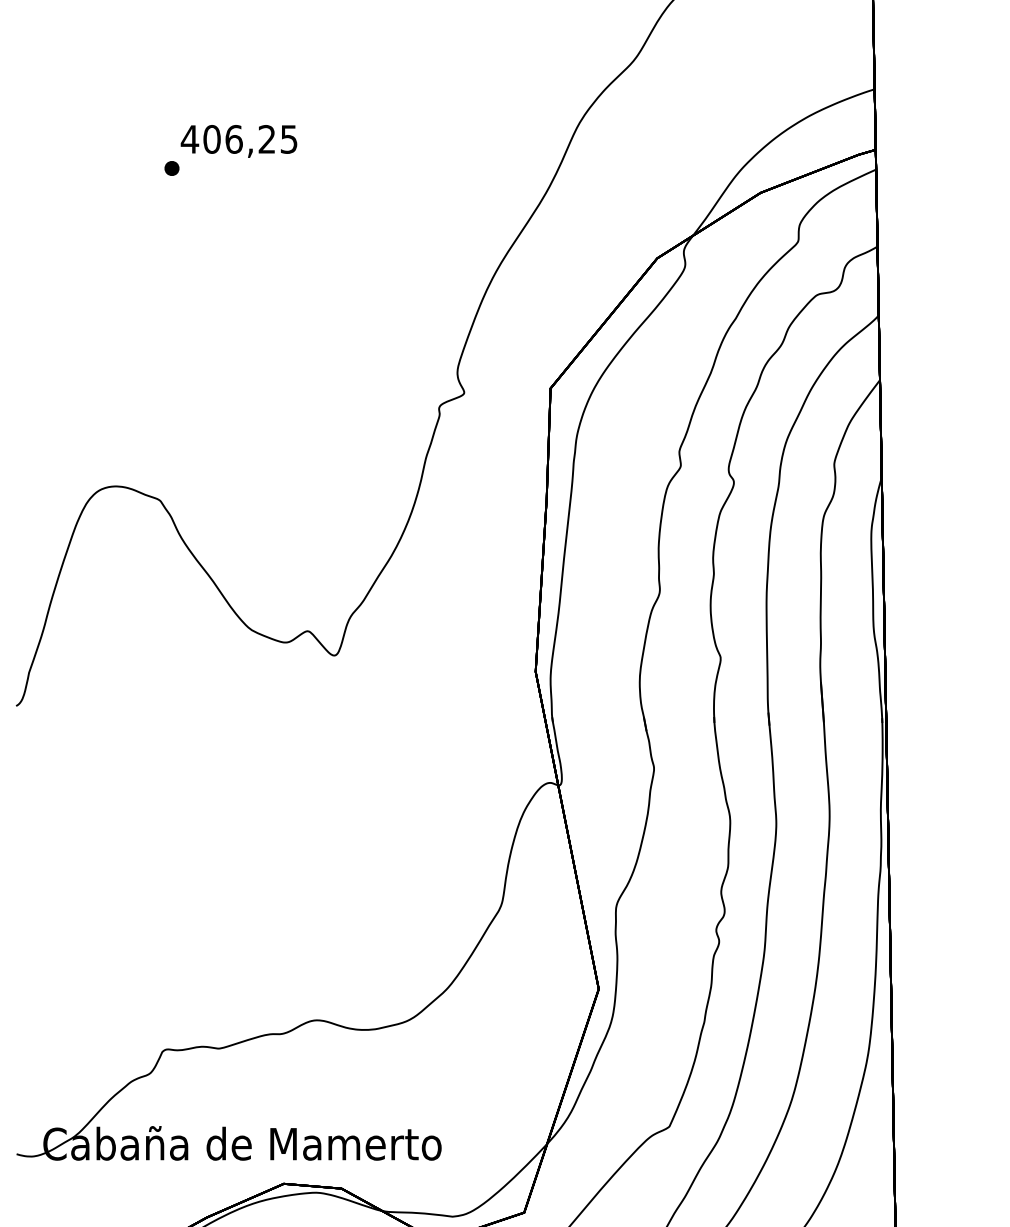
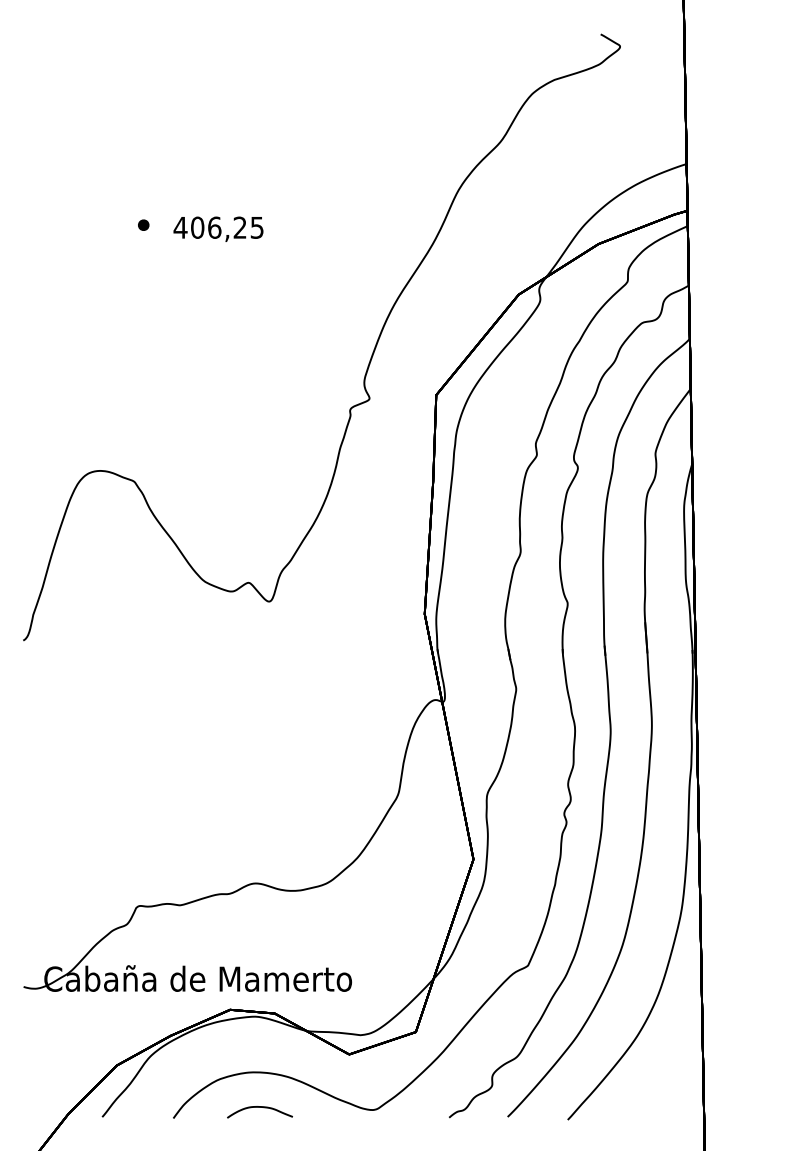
text: (239, 140) -> (218, 228), moved

